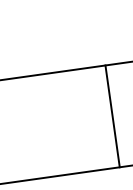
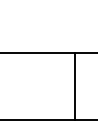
line: (112, 115) -> (75, 85), moved

